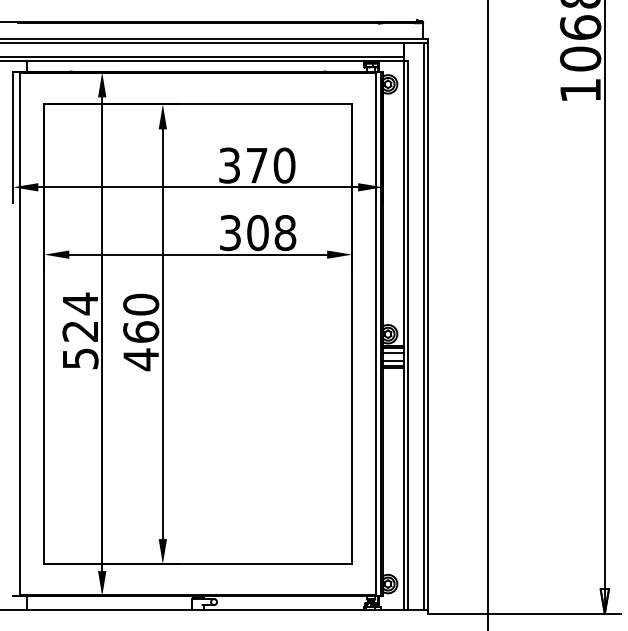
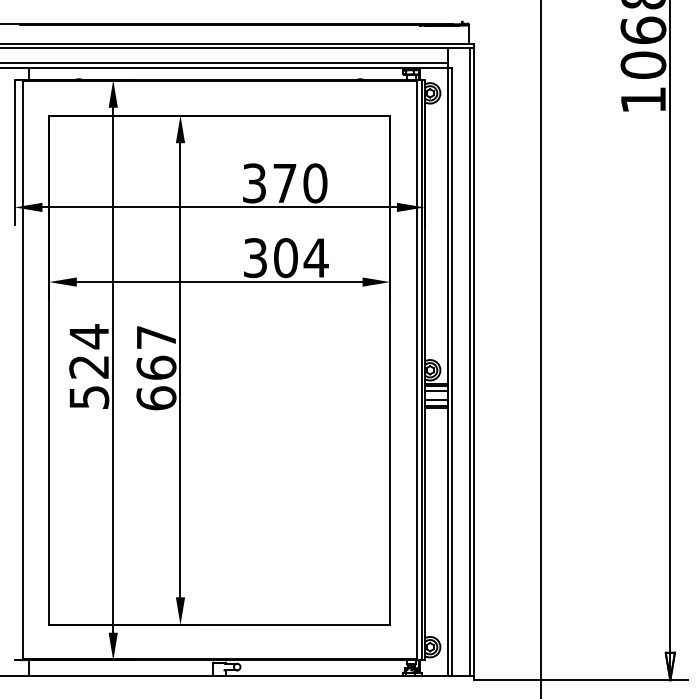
text: (285, 232) -> (316, 257), 308 -> 304
text: (141, 332) -> (156, 368), 460 -> 667

